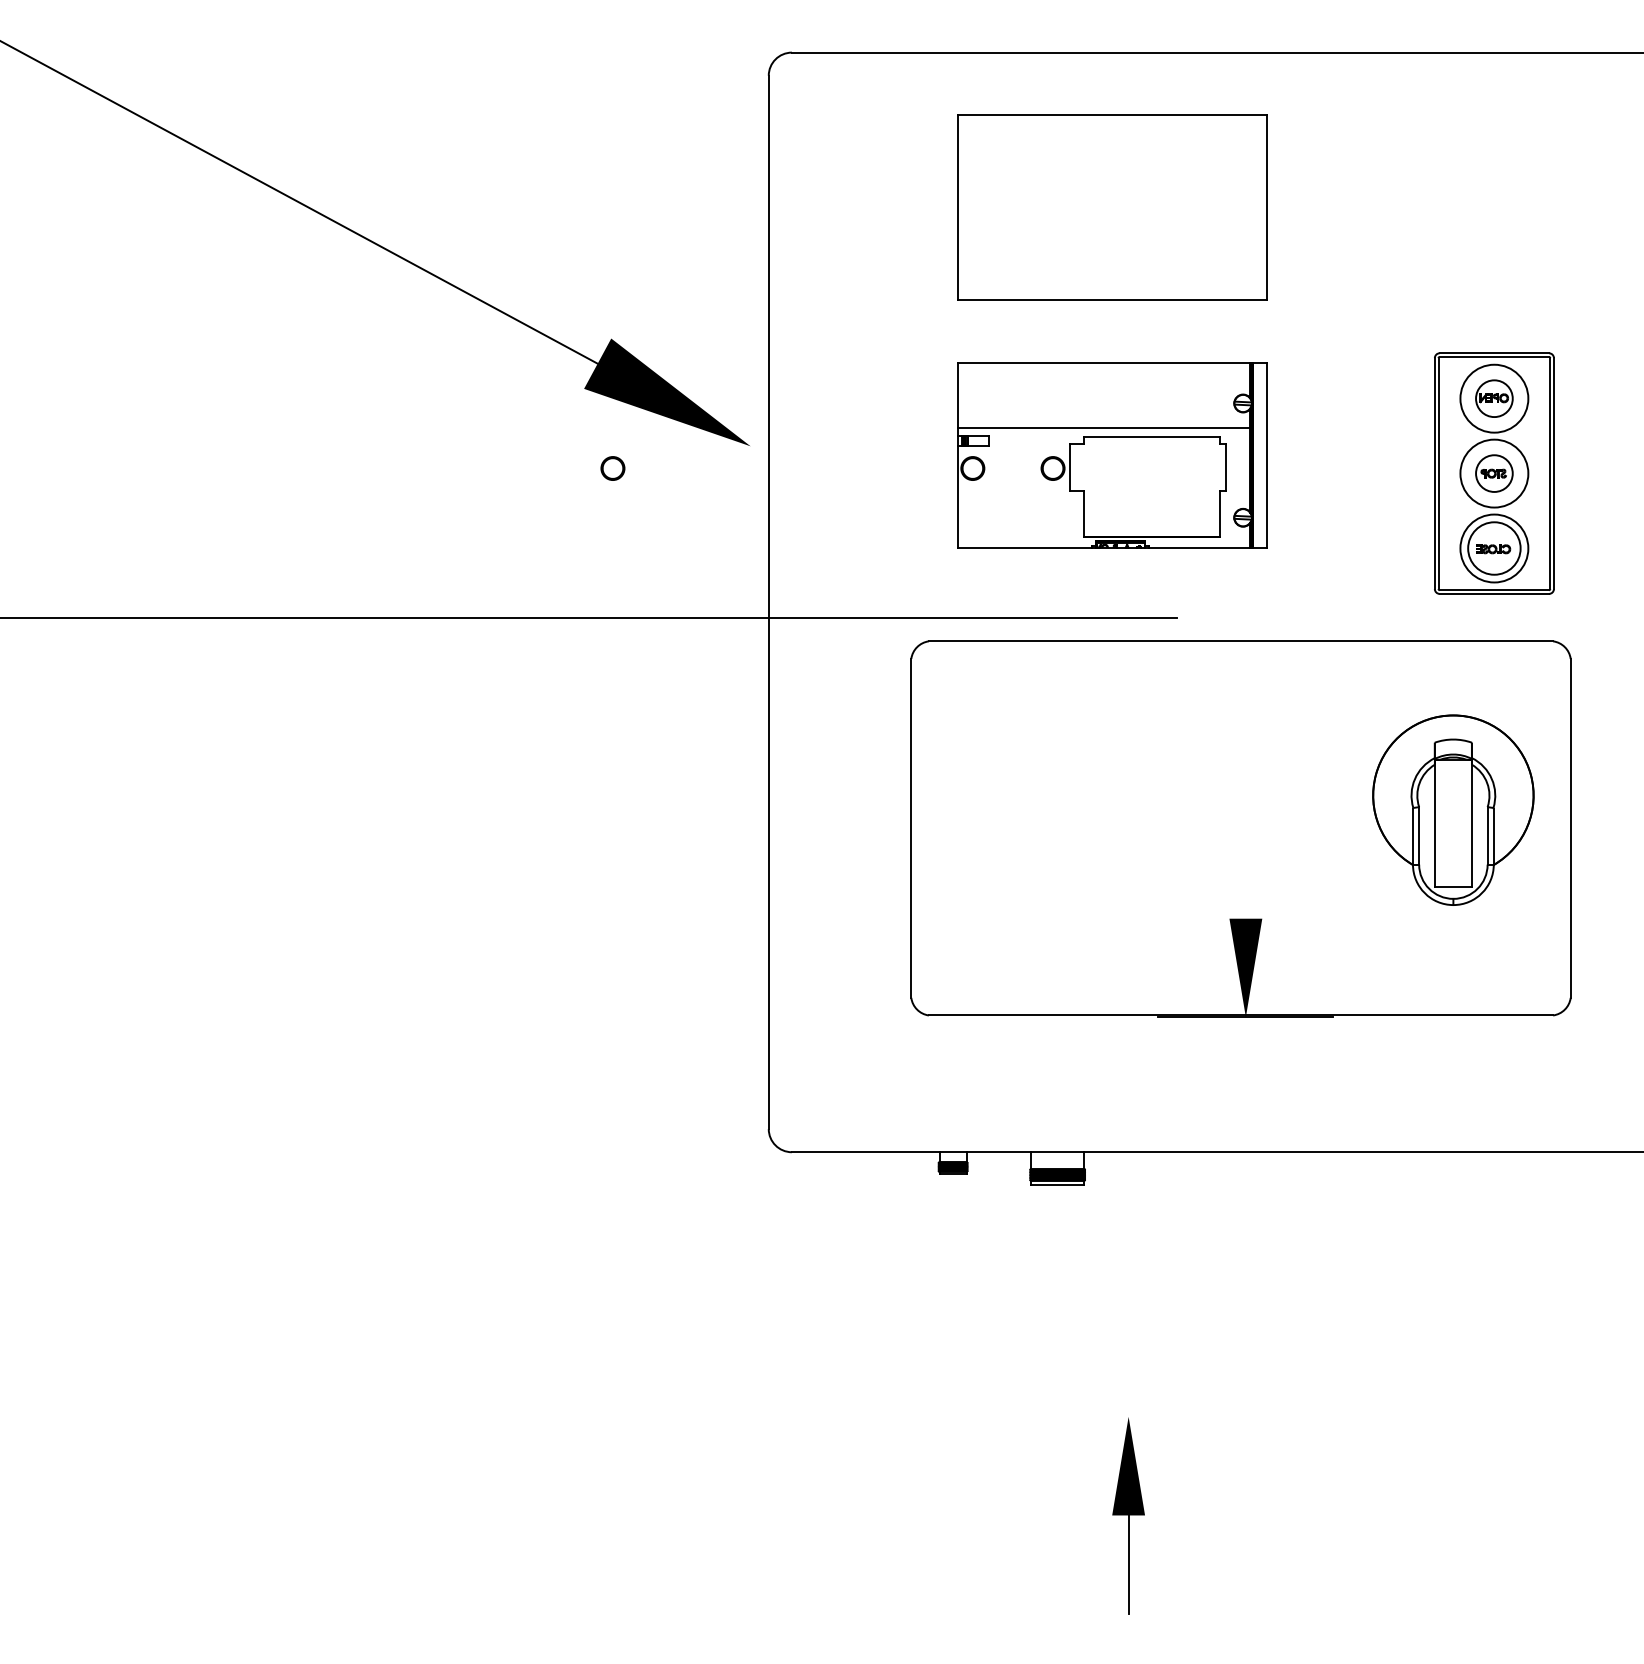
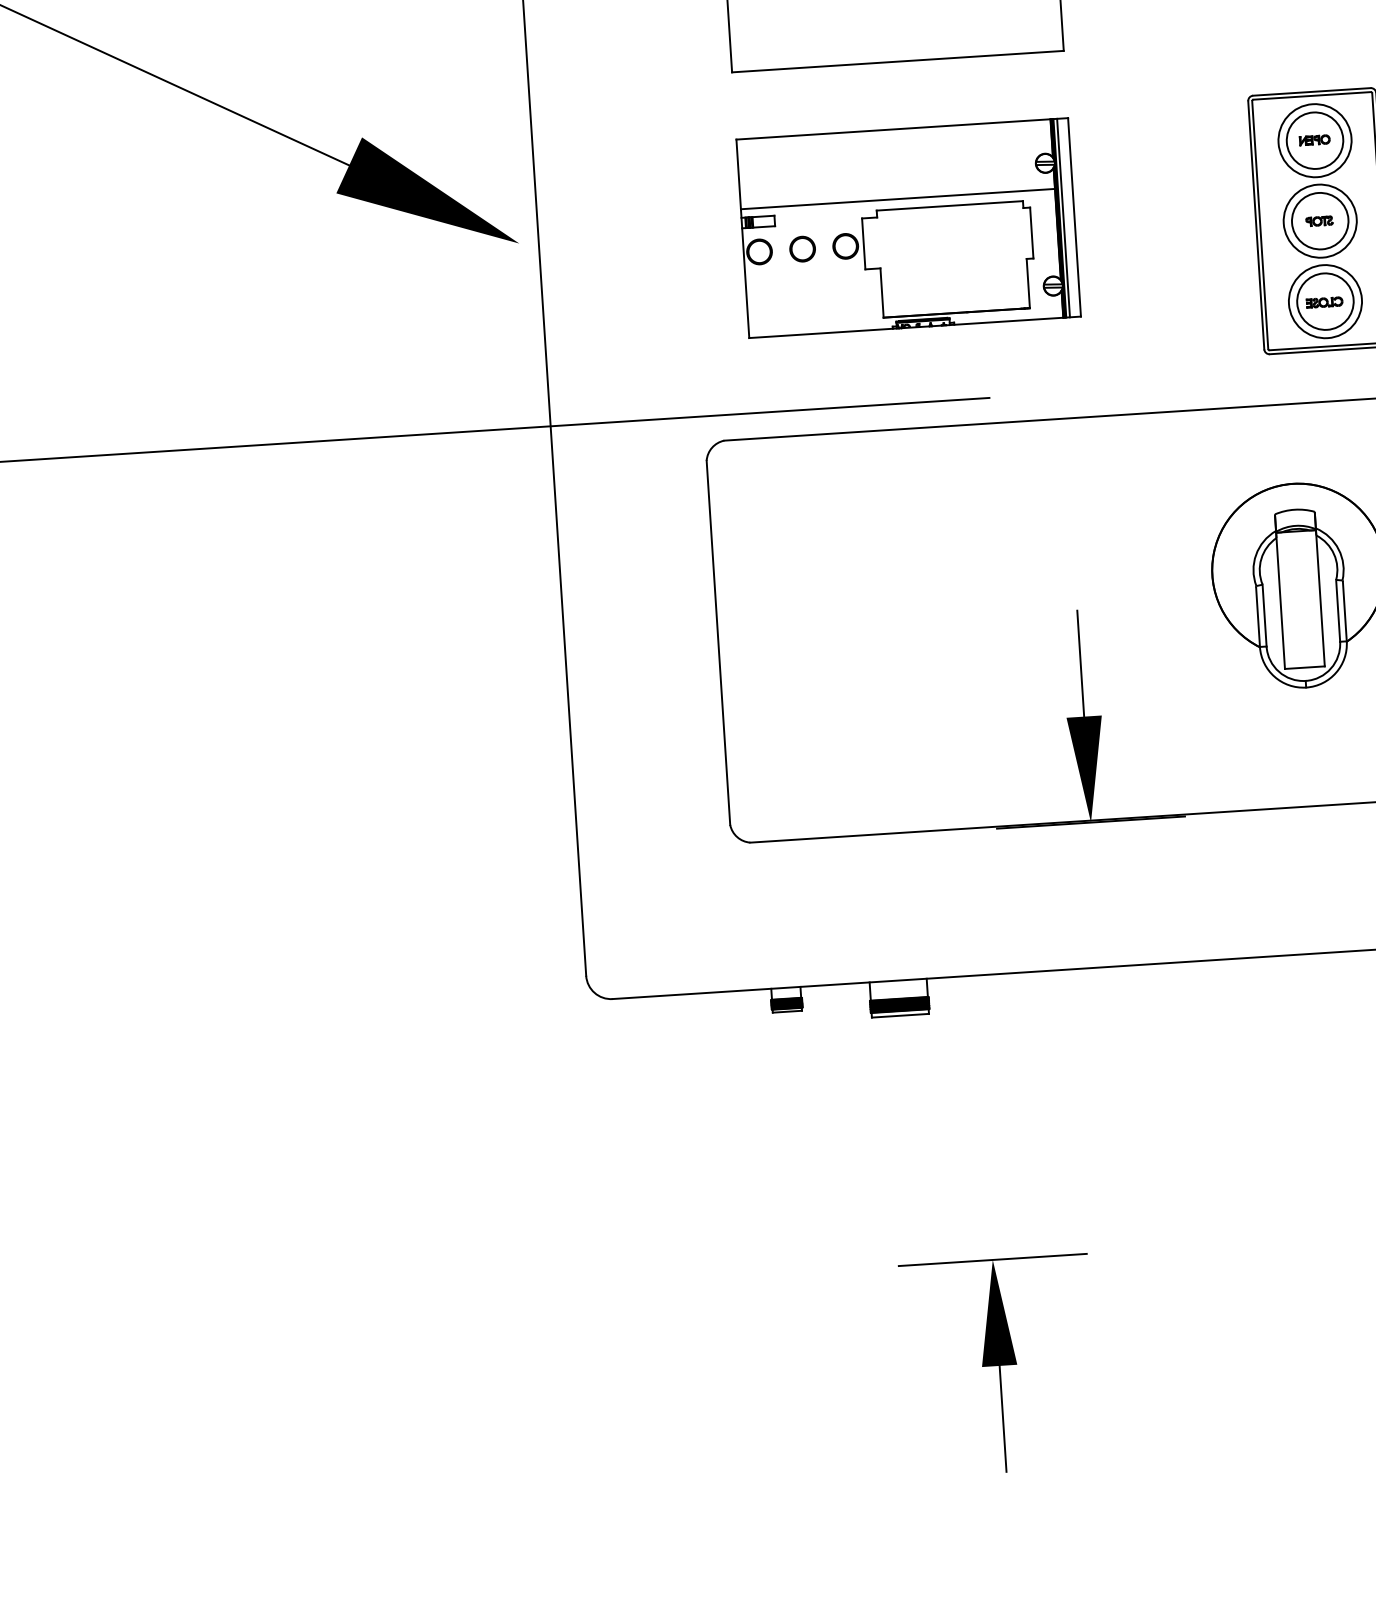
circle: (1494, 398) -> (1315, 140), size x1.43
line: (1256, 454) -> (1063, 217), added
circle: (612, 468) -> (802, 249), moved
circle: (1494, 473) -> (1320, 221), size x1.43
line: (1245, 869) -> (1080, 663), added
line: (1128, 1416) -> (992, 1259), added

